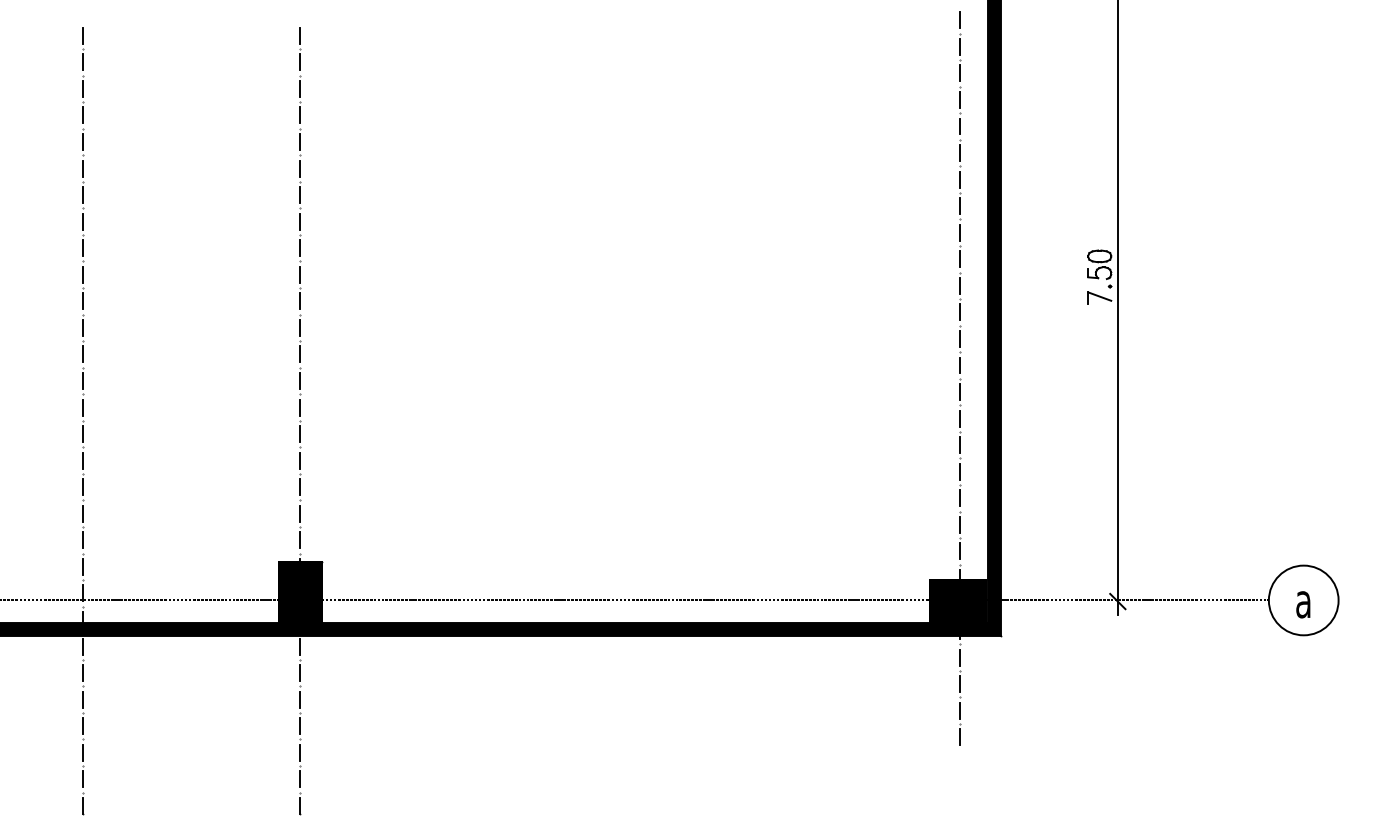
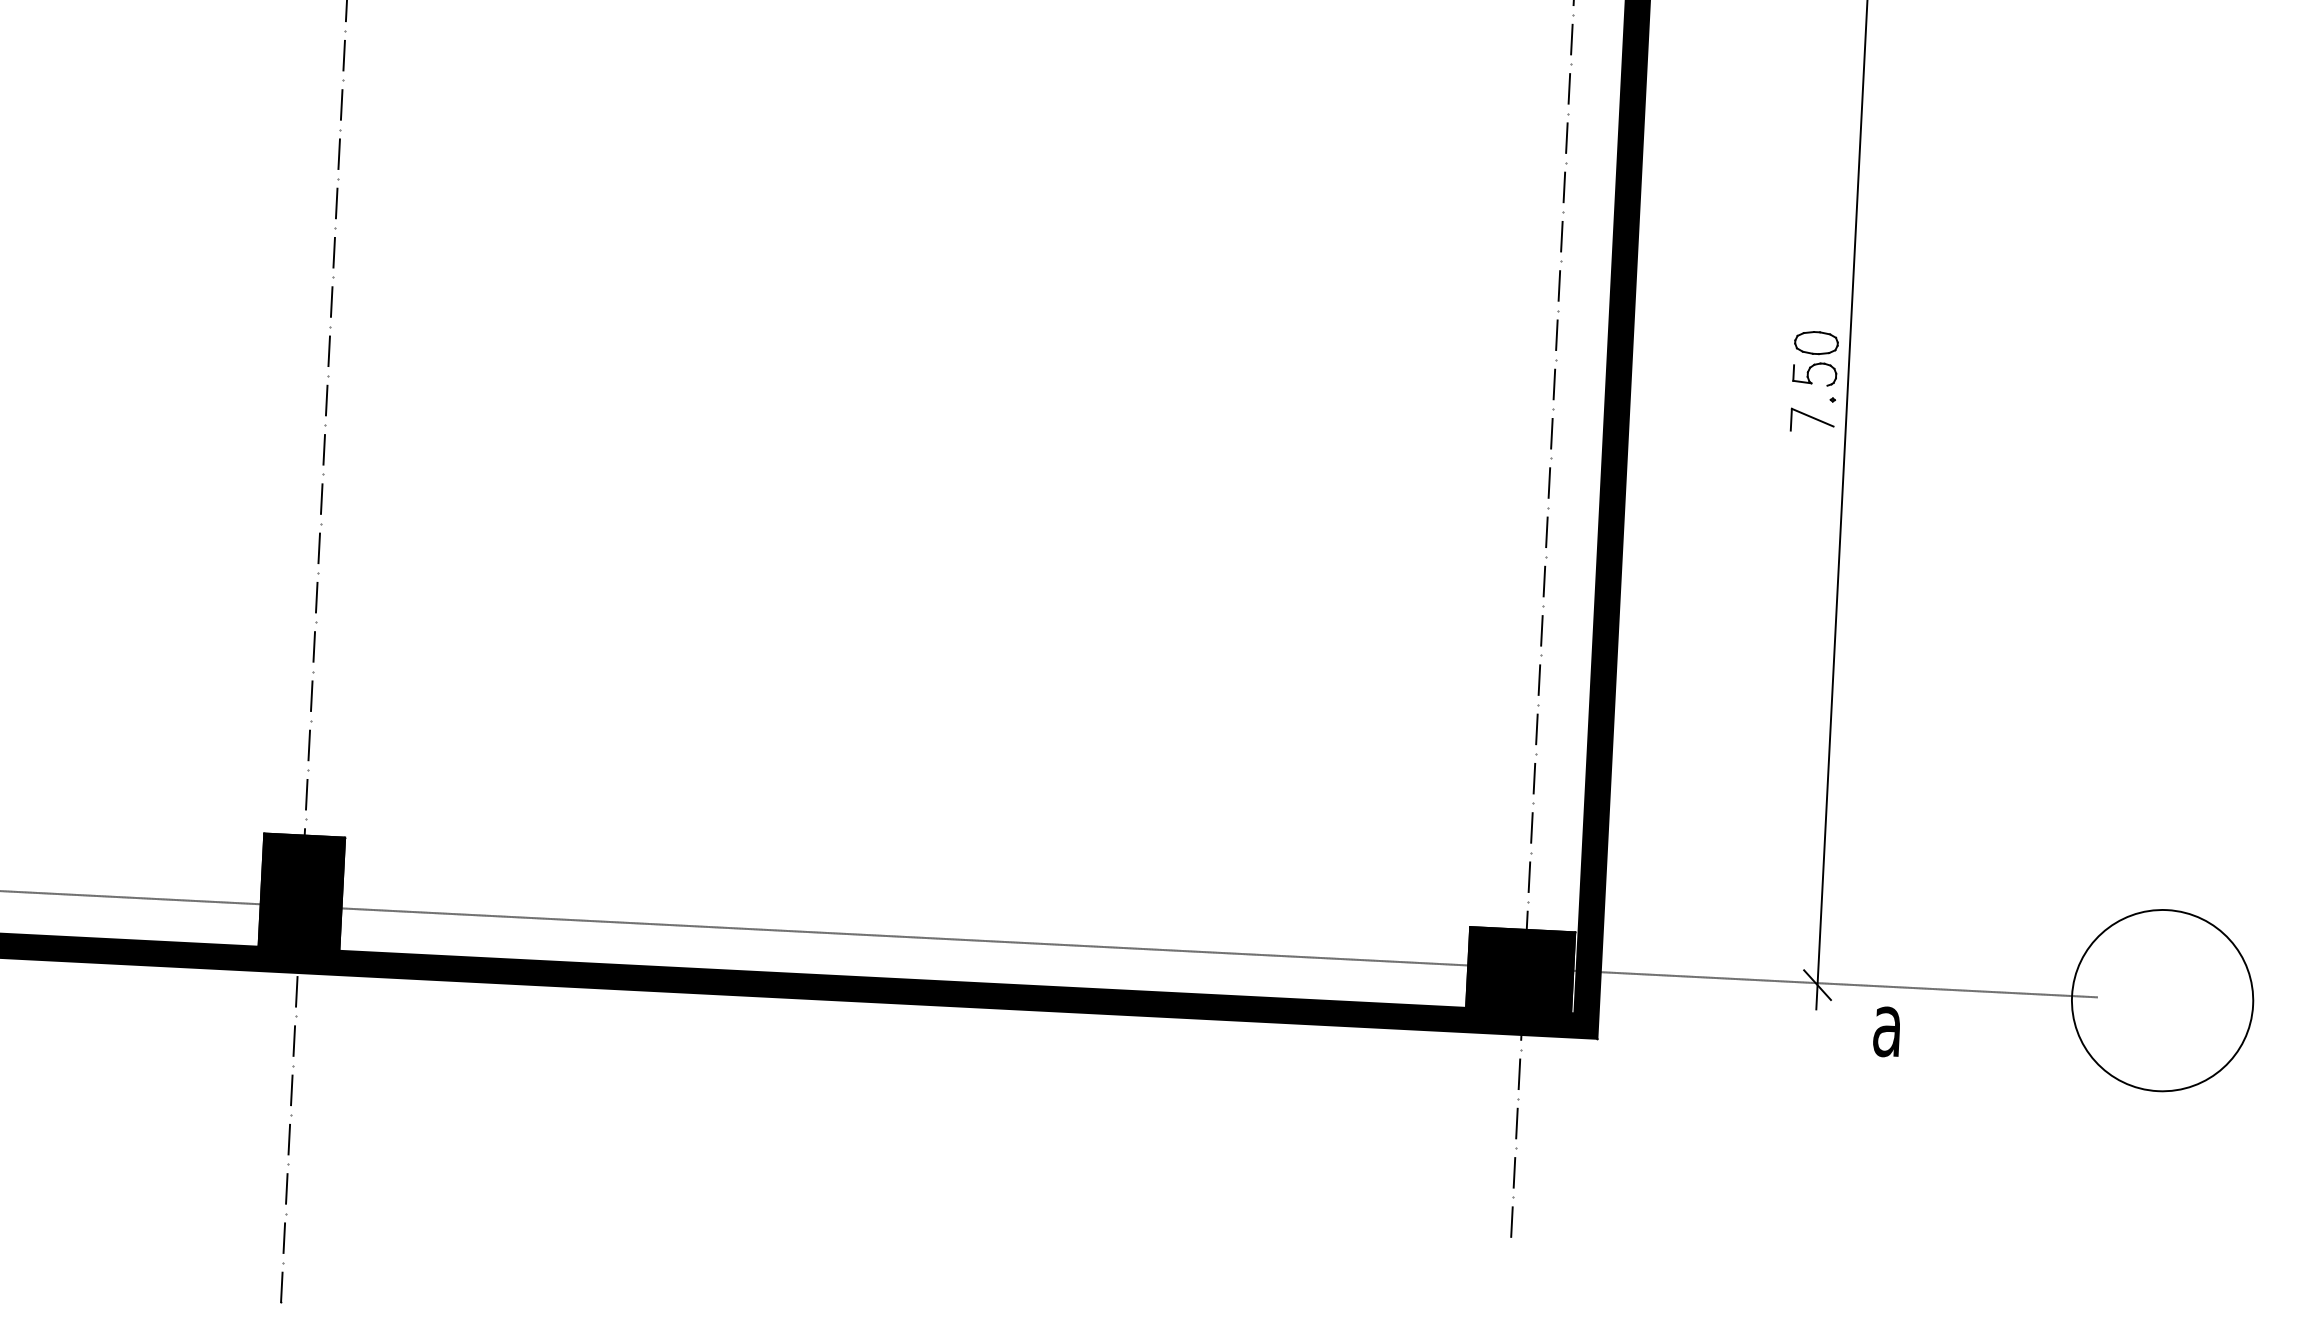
circle: (1303, 600) -> (2162, 1000), size x1.4
text: (1303, 604) -> (1887, 1031), moved

